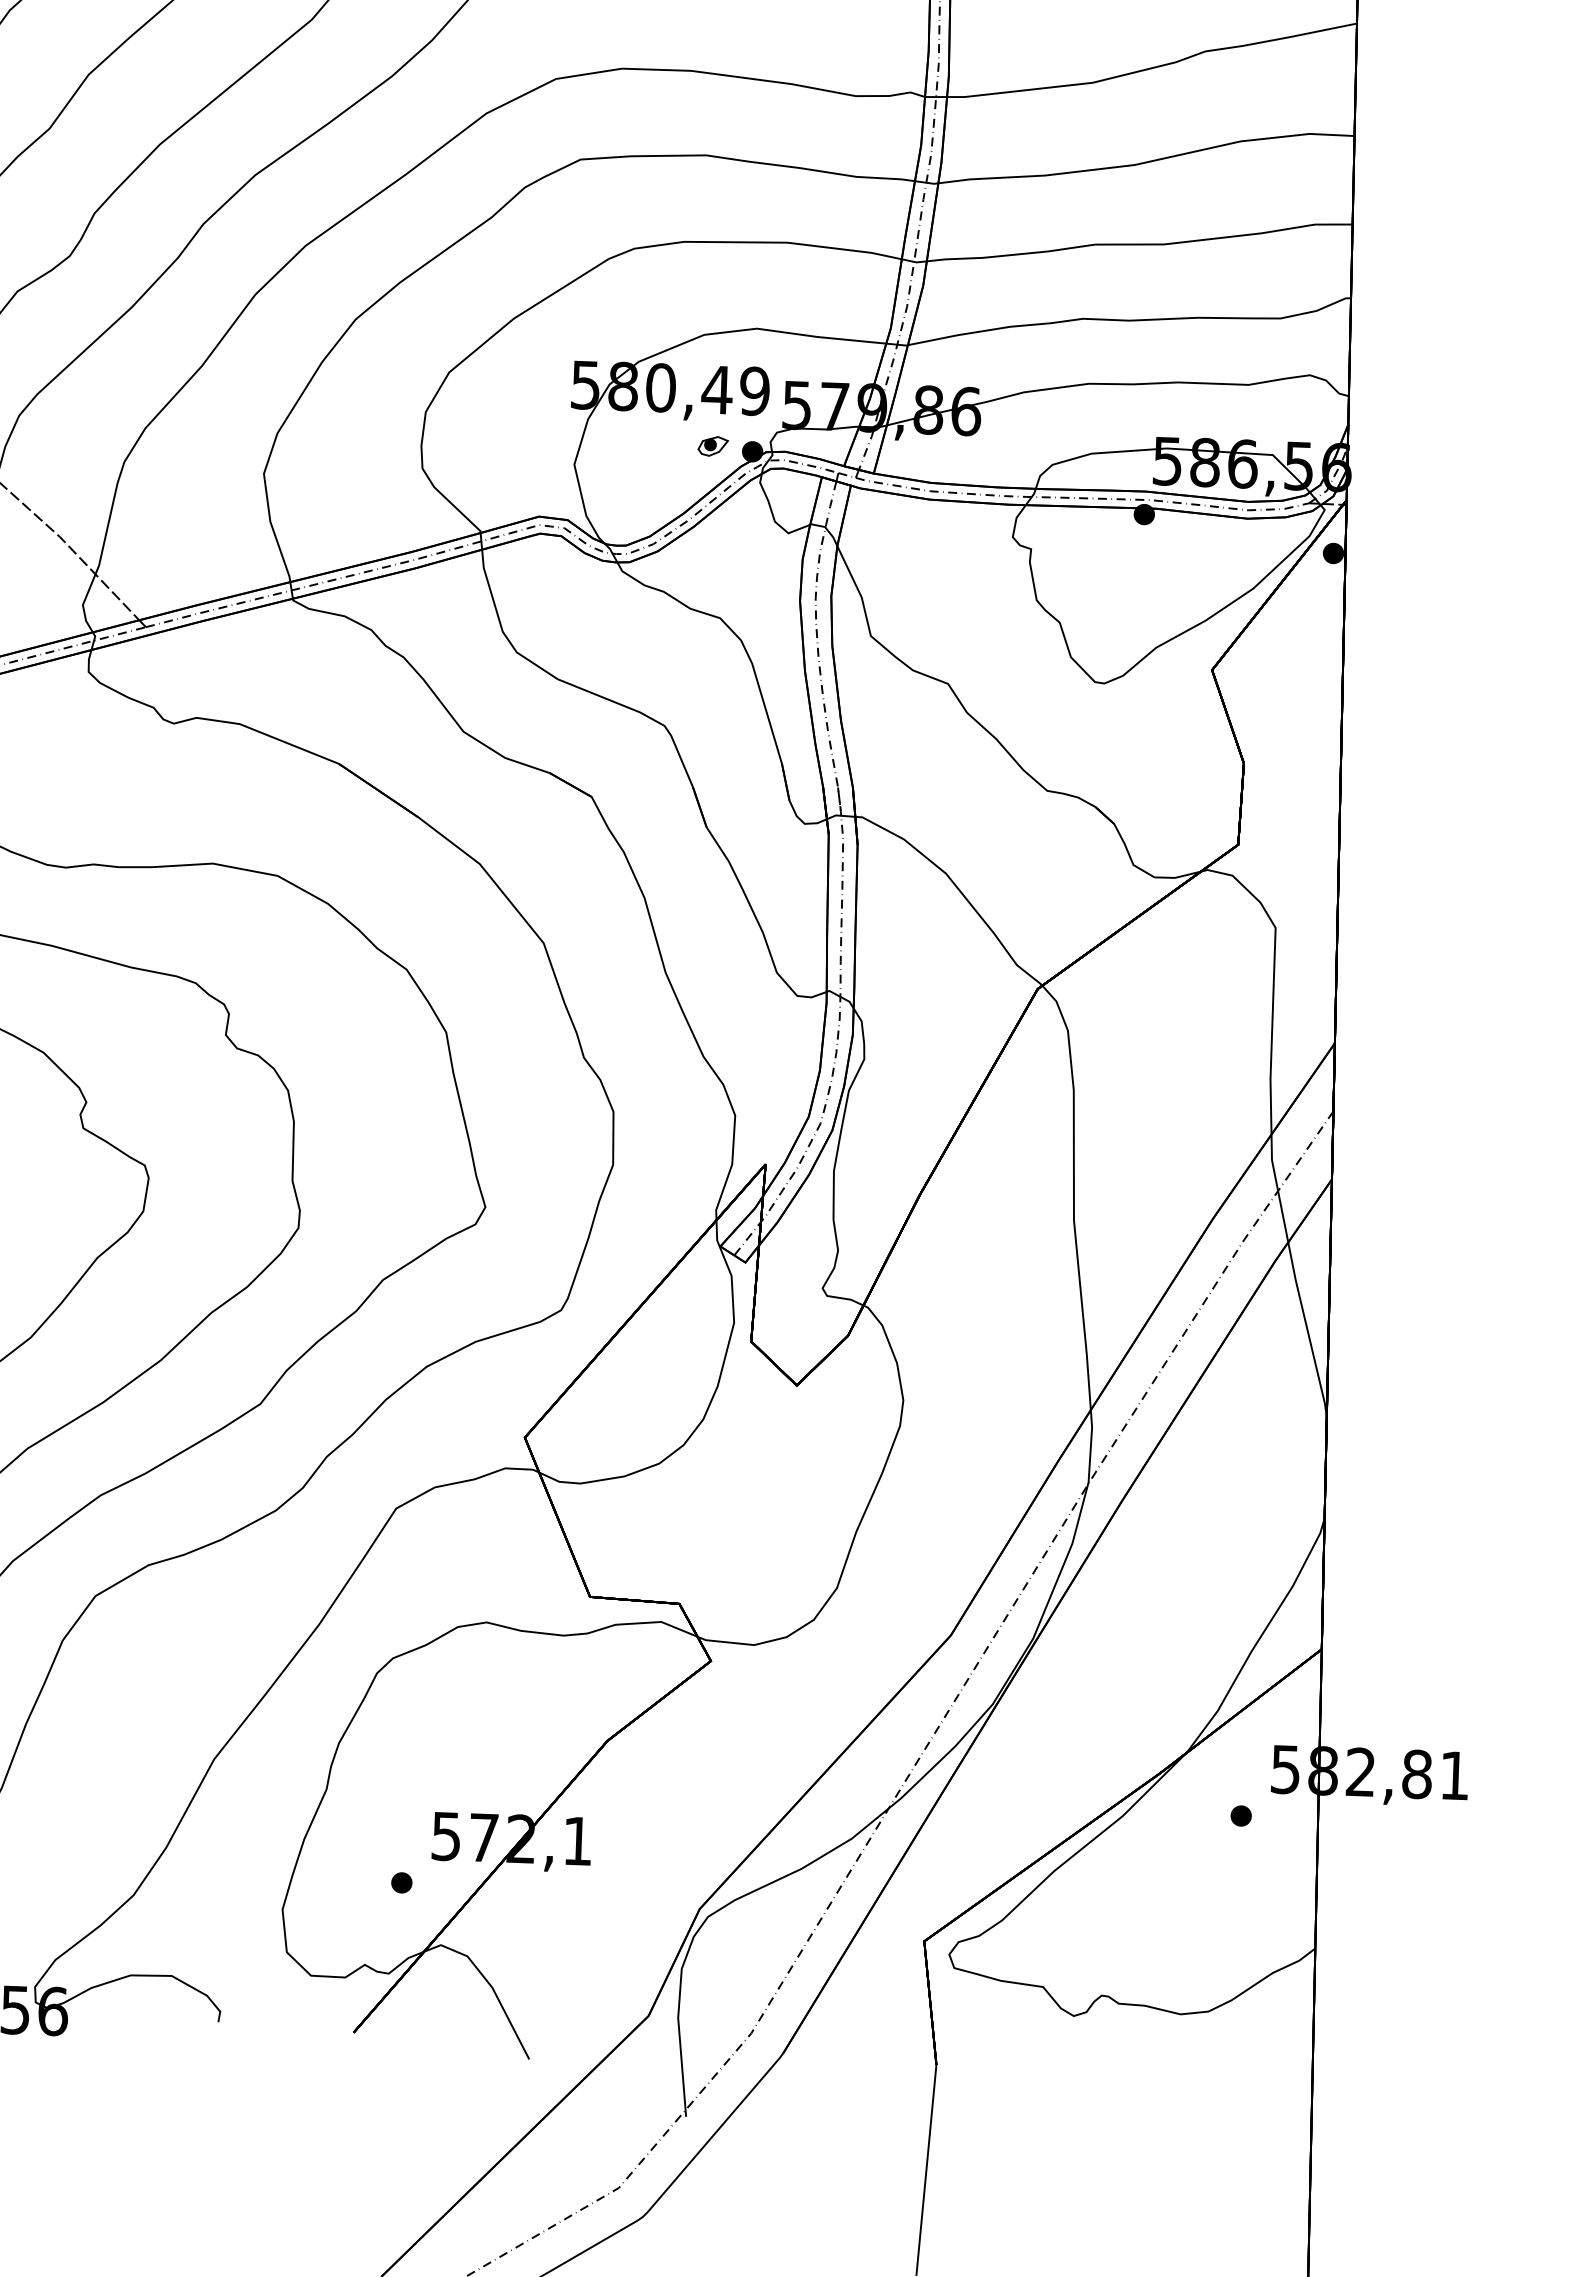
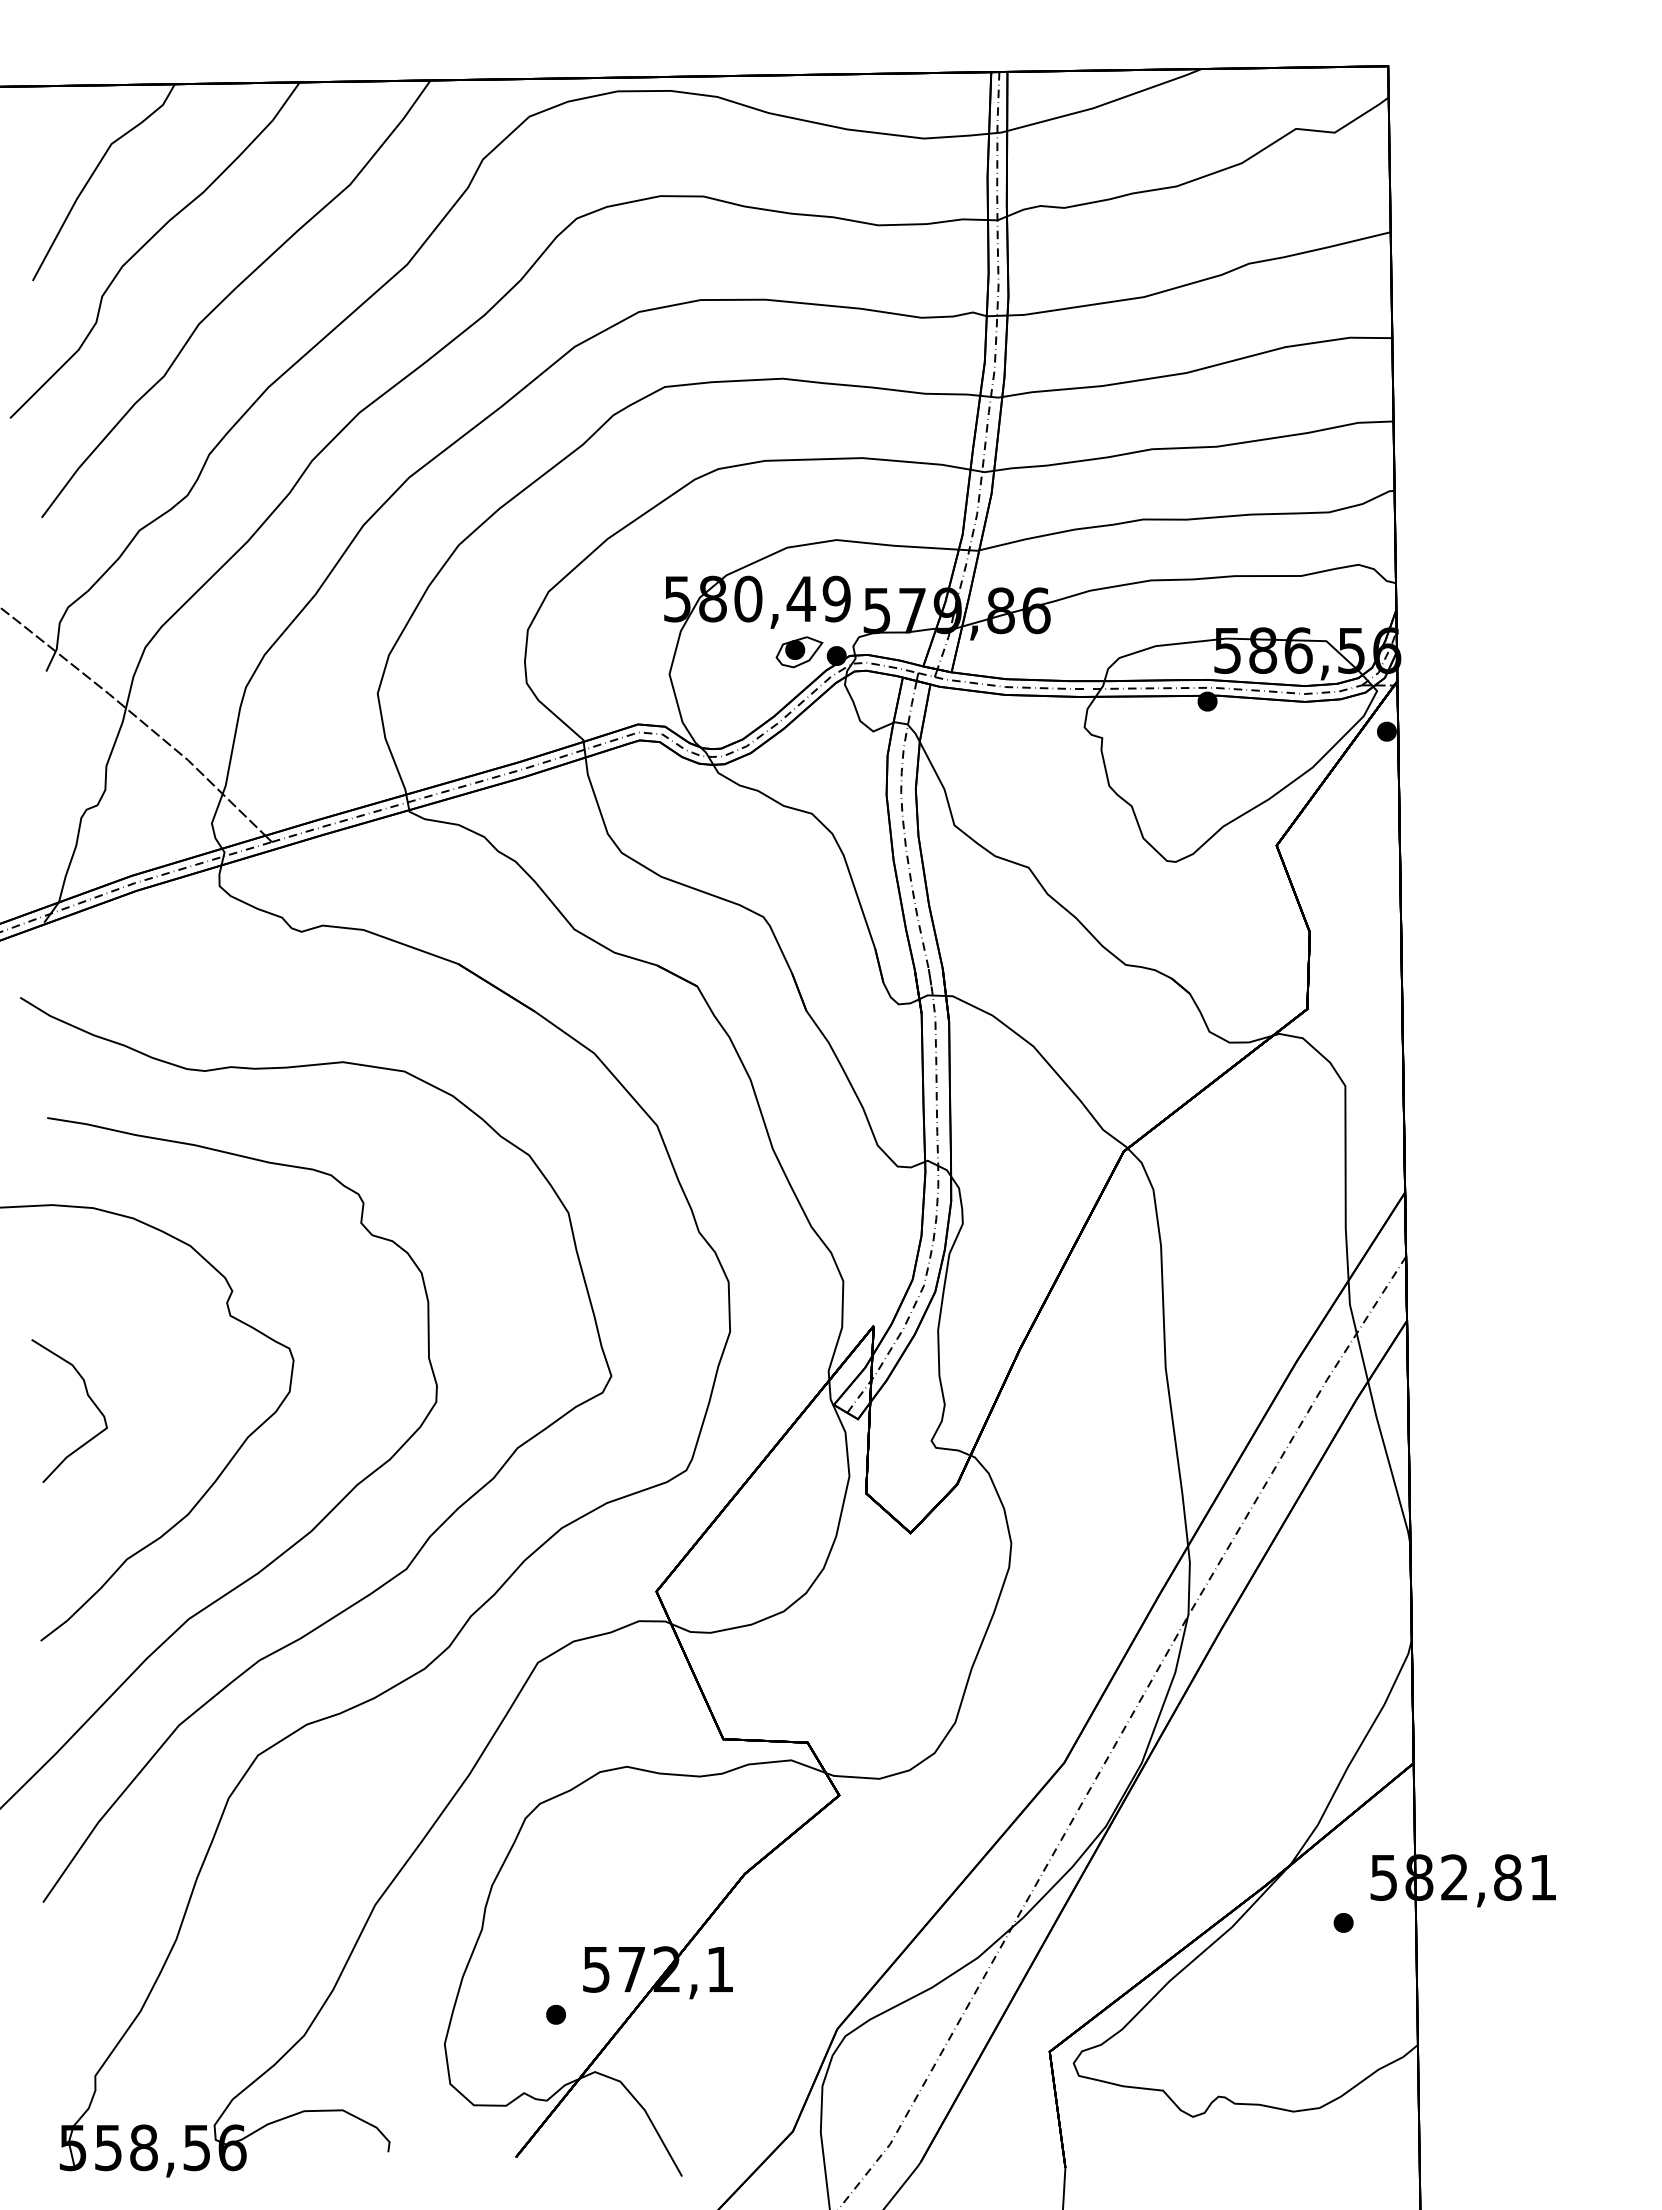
part: (713, 446) -> (799, 652), size x1.67

